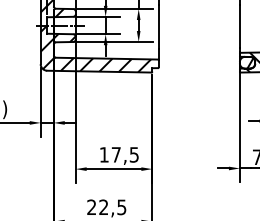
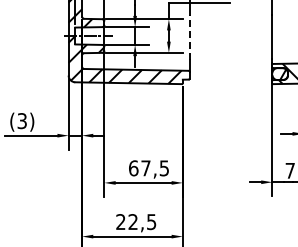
line: (158, 26) -> (189, 37), solid -> dashed
text: (104, 155) -> (133, 168), 17,5 -> 67,5

